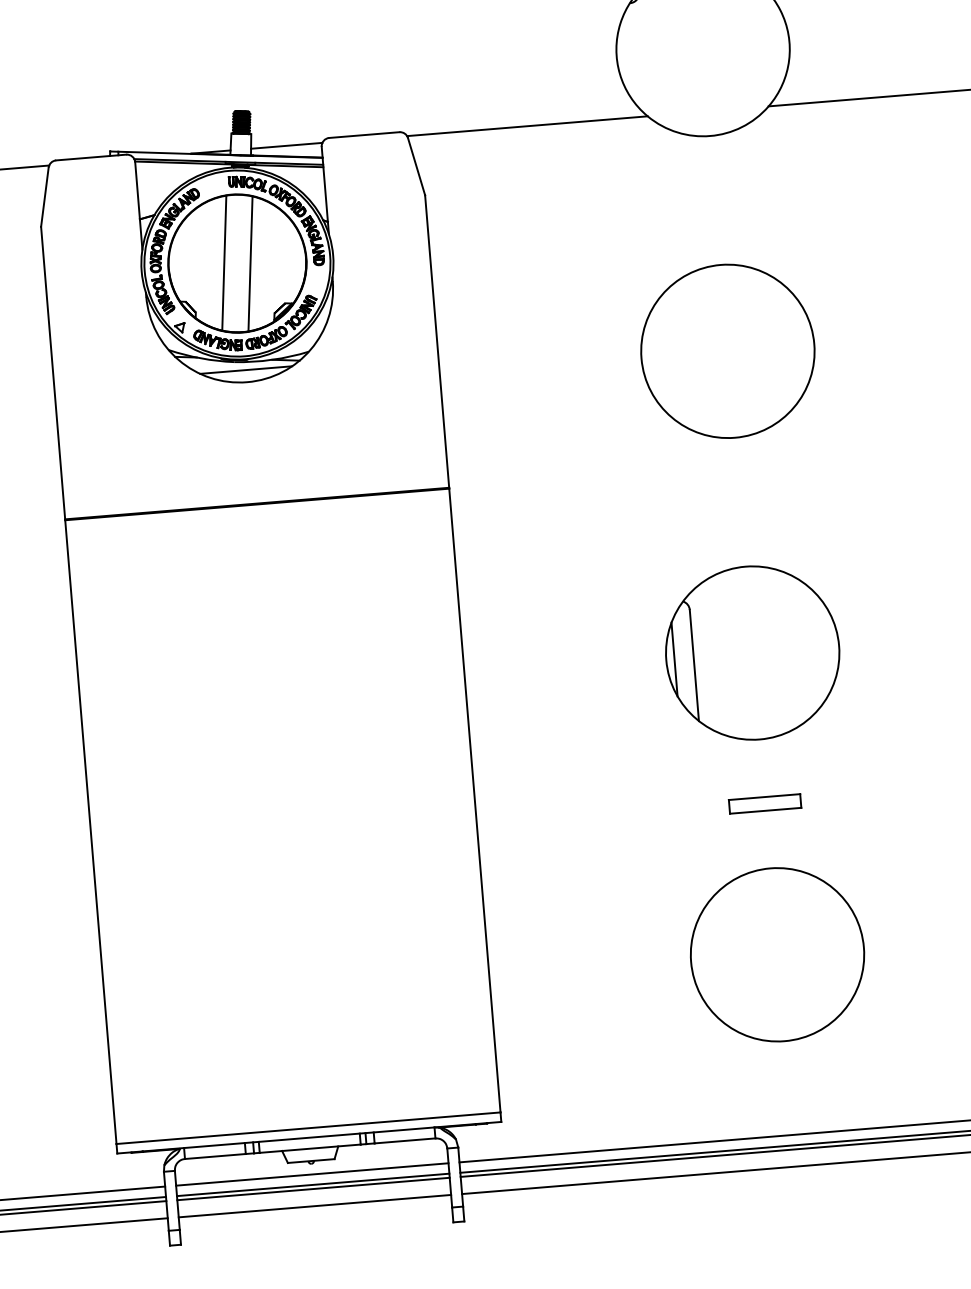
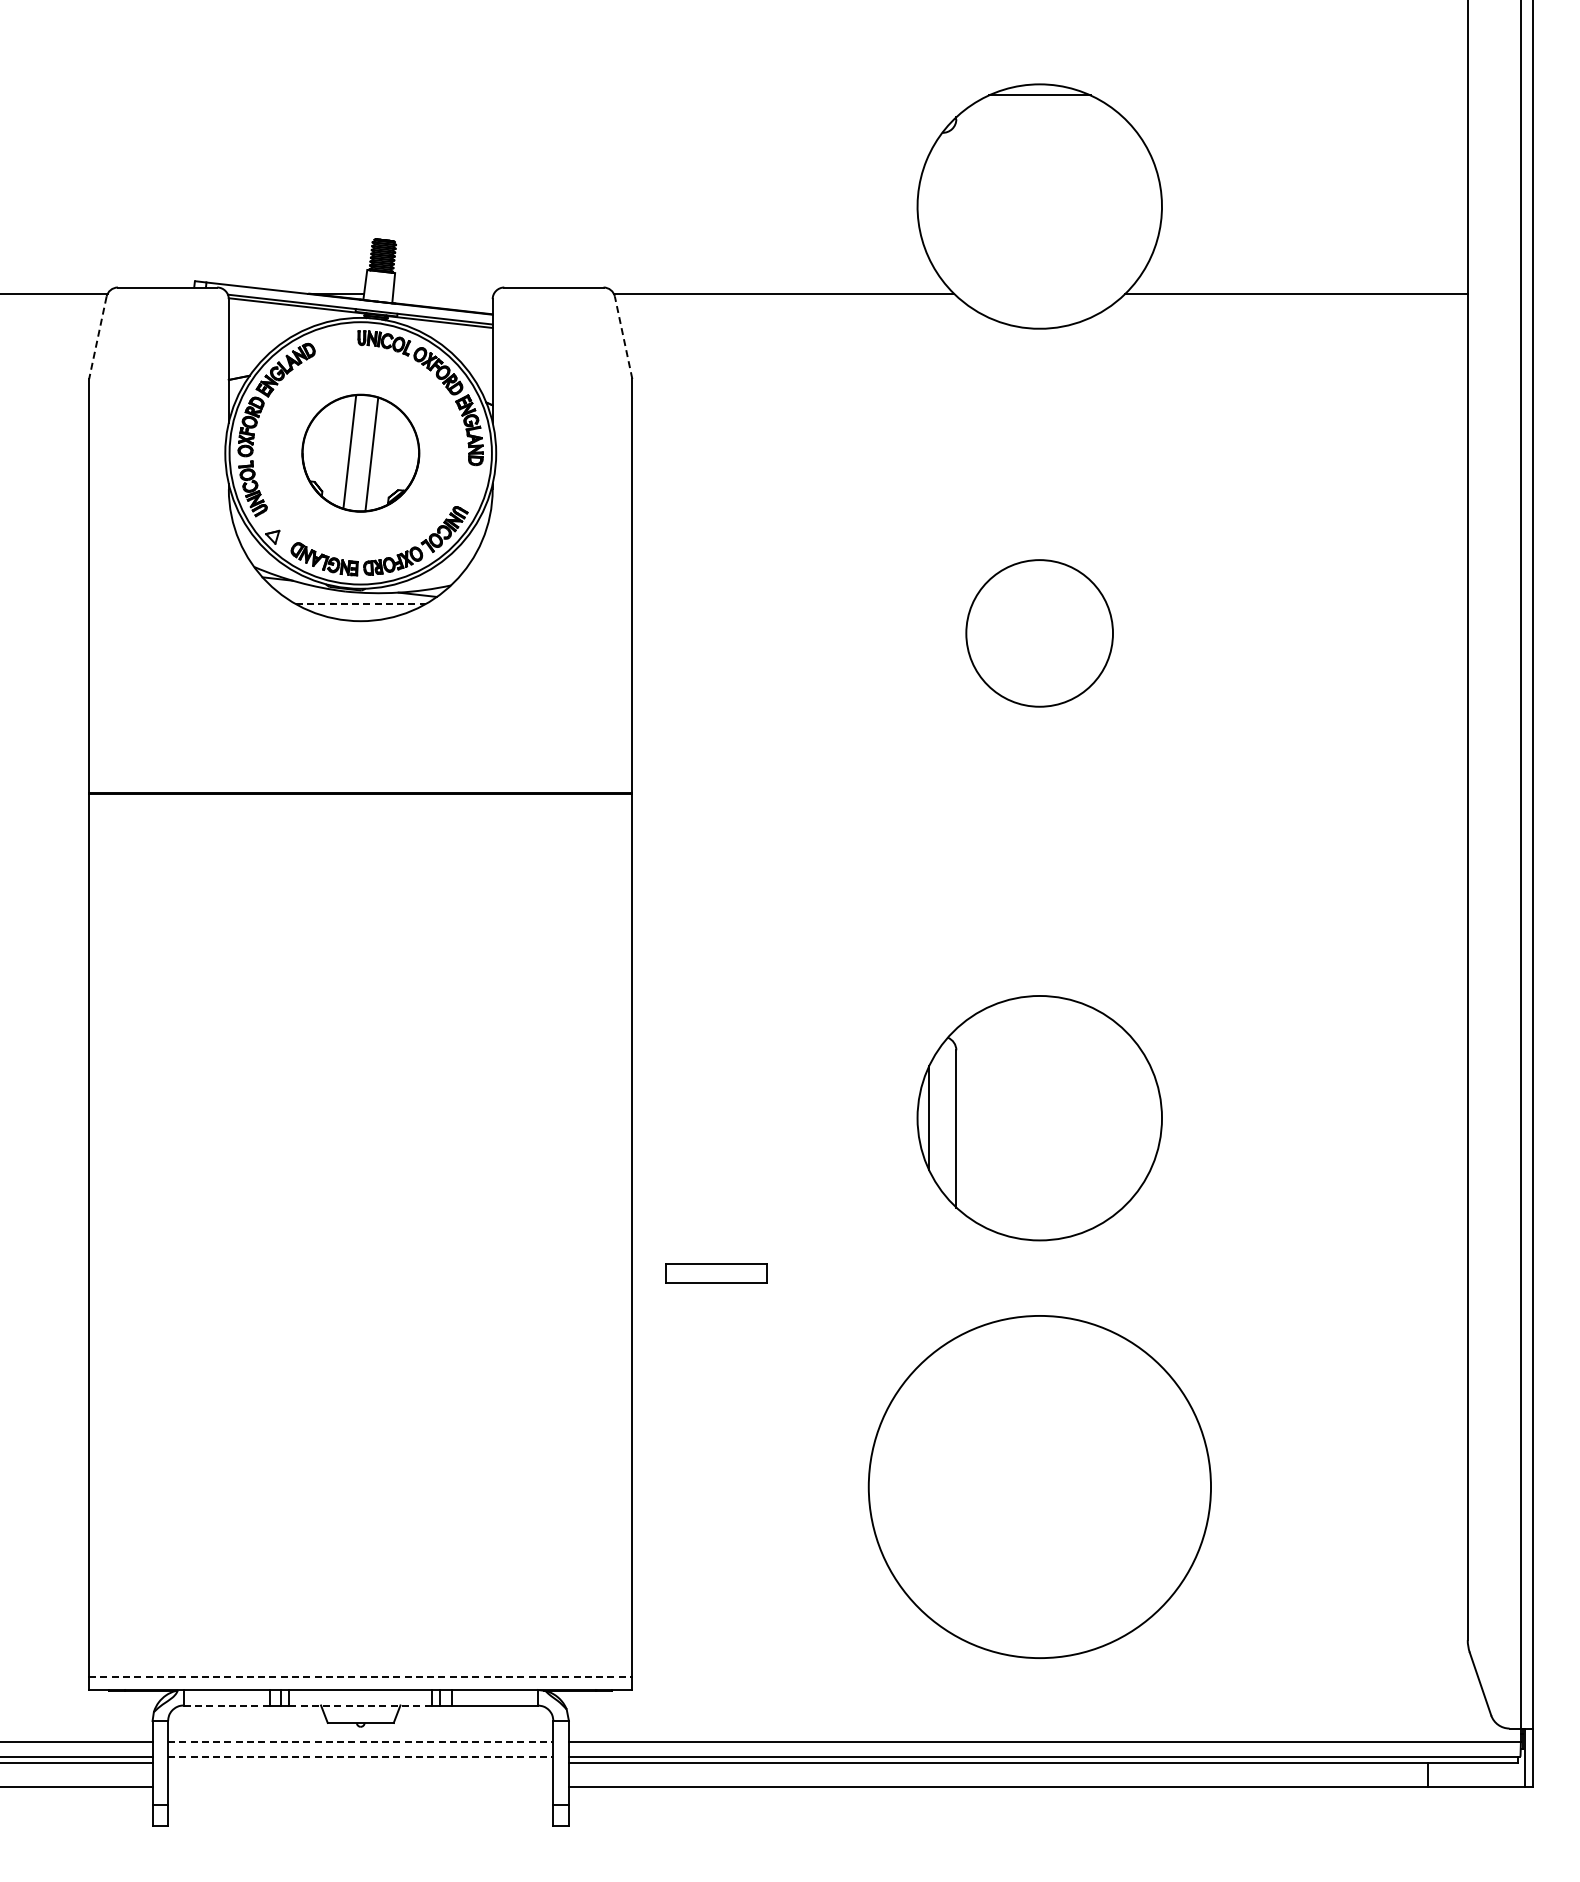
line: (286, 145) -> (443, 293), removed
line: (416, 166) -> (623, 337), solid -> dashed
line: (44, 197) -> (97, 338), solid -> dashed
part: (237, 262) -> (360, 452), size x0.6
circle: (727, 351) -> (1039, 633), size x0.6
line: (246, 370) -> (361, 604), solid -> dashed
part: (752, 653) -> (1039, 1118), moved
part: (764, 803) -> (716, 1273), moved
circle: (777, 954) -> (1039, 1486), size x1.4
line: (308, 1128) -> (360, 1676), solid -> dashed
line: (310, 1148) -> (361, 1705), solid -> dashed
line: (215, 1156) -> (226, 1705), solid -> dashed
line: (312, 1174) -> (360, 1741), solid -> dashed
line: (312, 1184) -> (360, 1756), solid -> dashed
line: (313, 1189) -> (360, 1762), removed
line: (314, 1205) -> (360, 1786), removed

